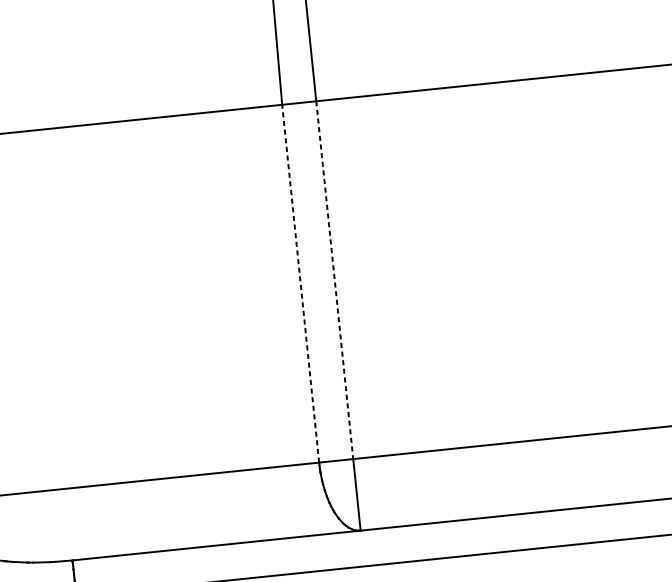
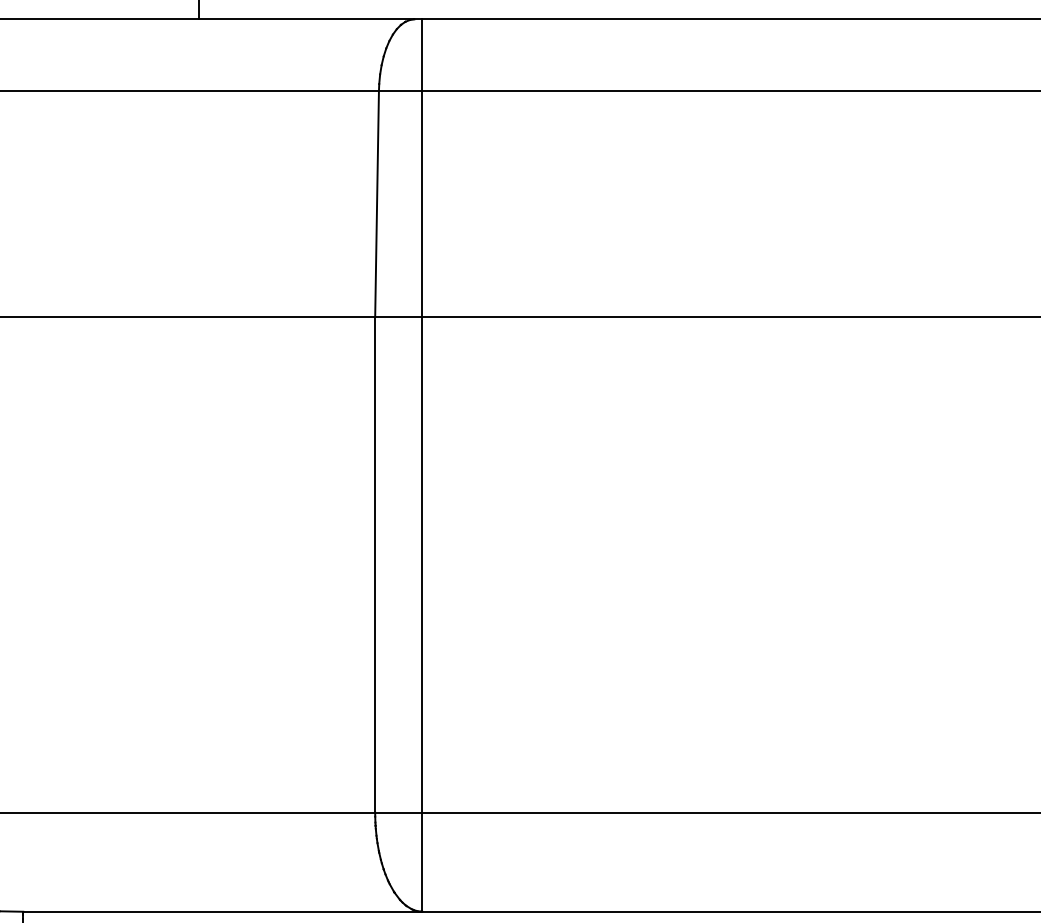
line: (334, 280) -> (422, 564), dashed -> solid
line: (300, 283) -> (375, 564), dashed -> solid

